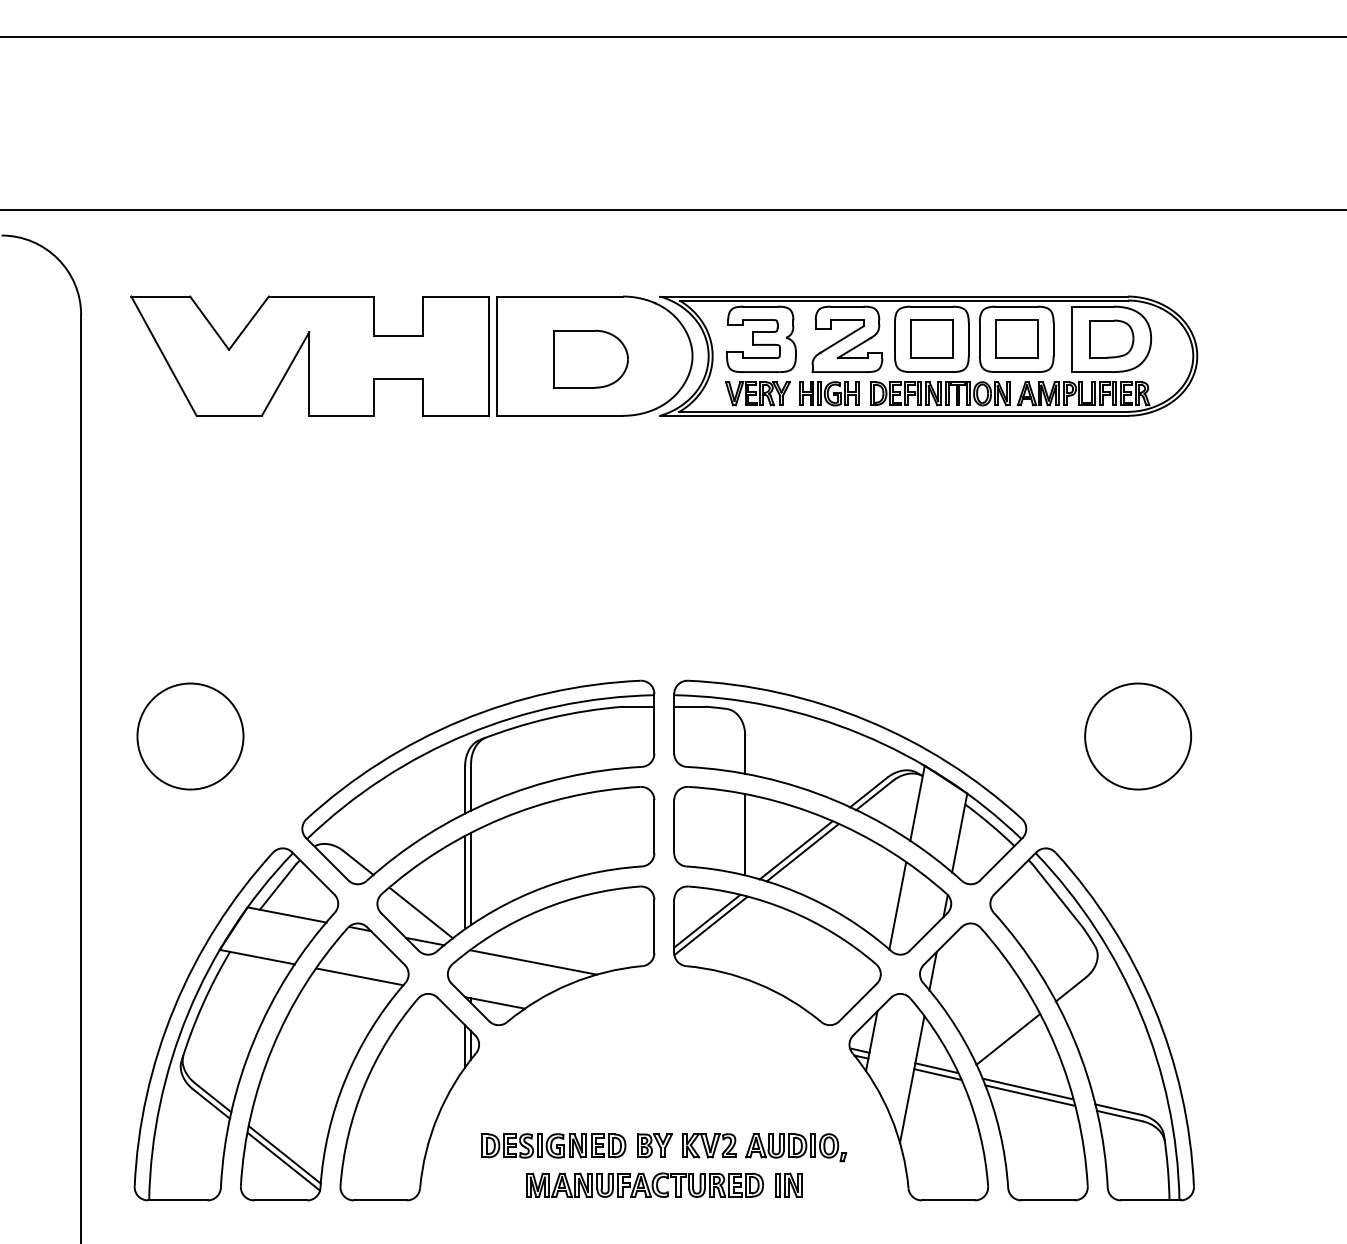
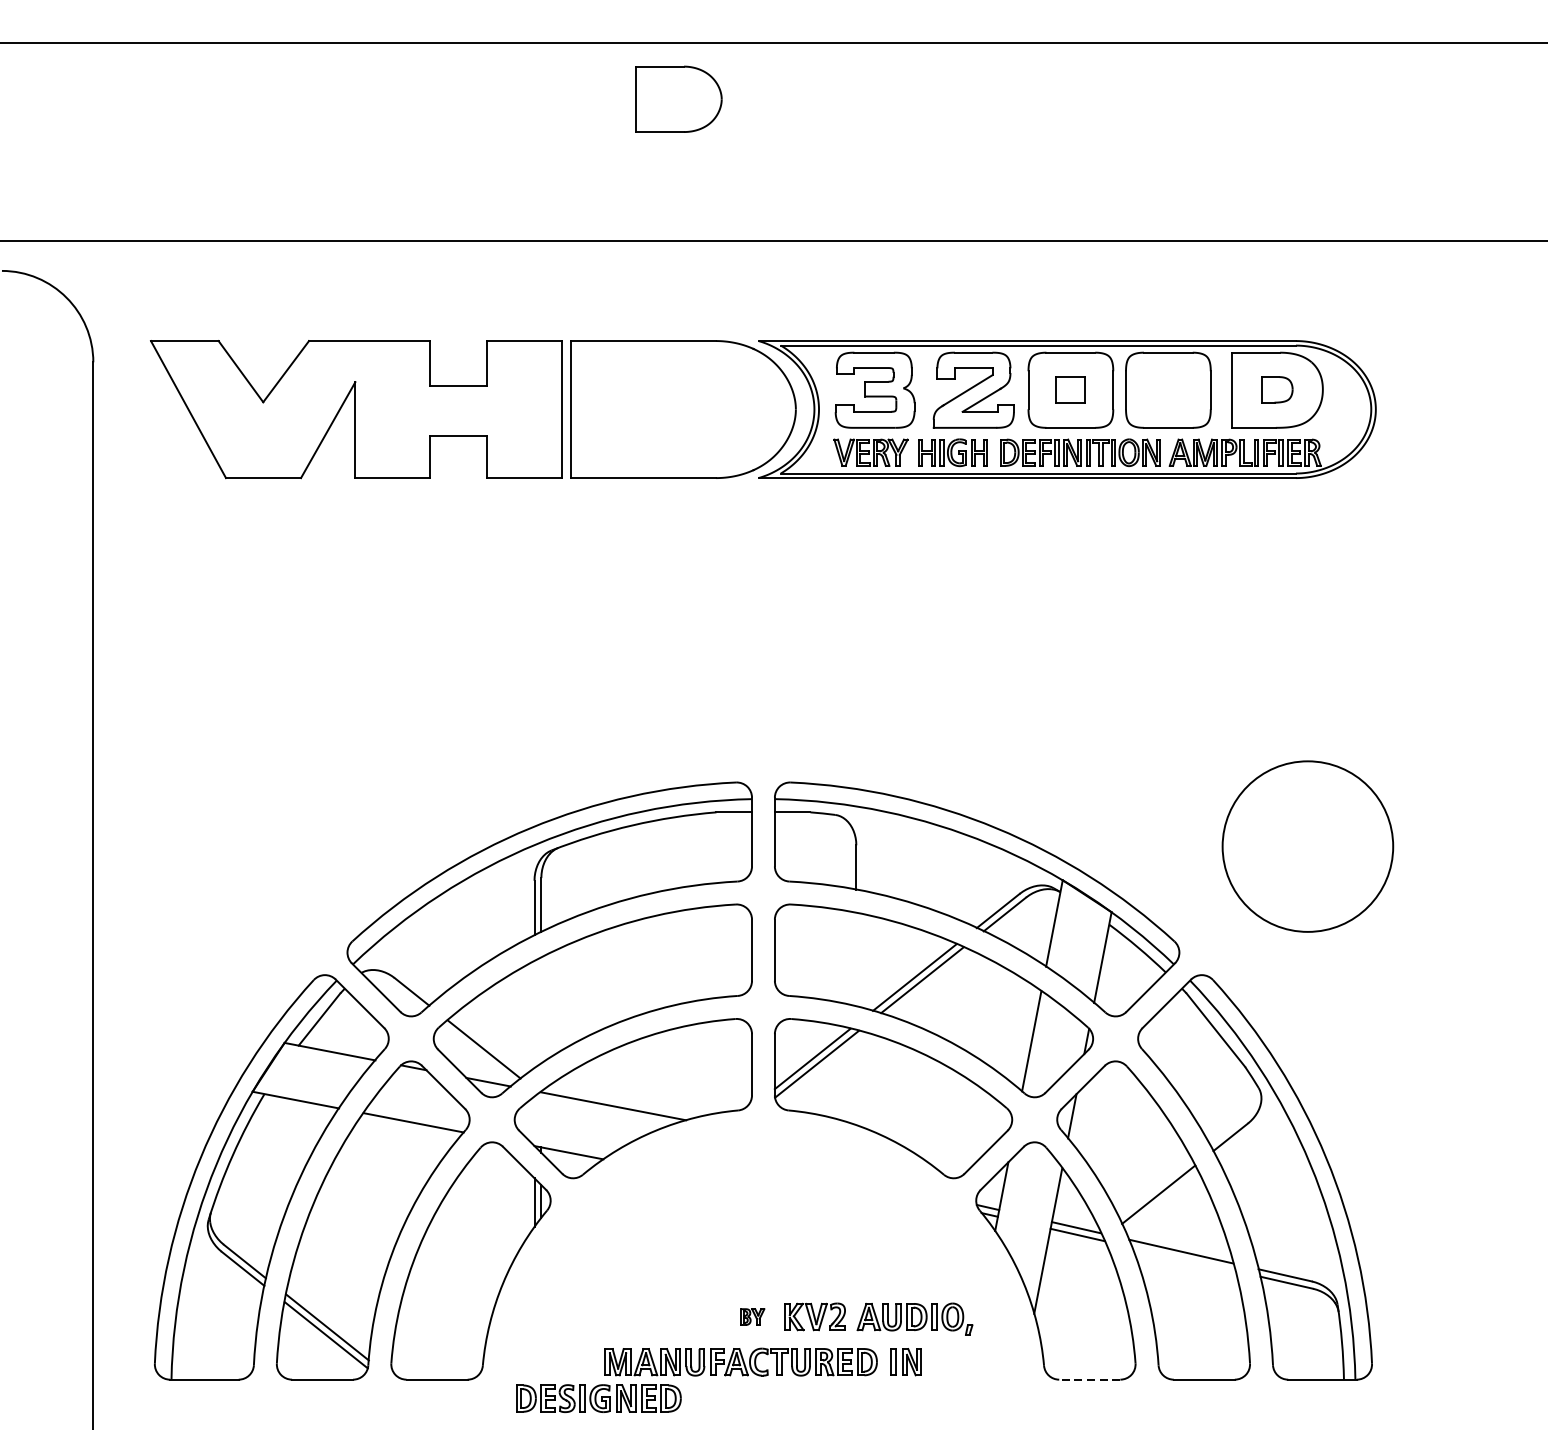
part: (931, 338) -> (1070, 389), size x0.6
part: (1016, 338) -> (1168, 389), removed
part: (1111, 338) -> (1277, 389), size x0.6
part: (590, 358) -> (678, 98), moved
circle: (190, 736) -> (218, 846), removed
circle: (1138, 736) -> (1308, 846), size x1.4
line: (745, 834) -> (856, 959), removed
line: (471, 878) -> (541, 1009), removed
line: (465, 882) -> (534, 1014), removed
line: (1030, 1095) -> (1184, 1259), removed
part: (553, 1145) -> (598, 1398), moved
part: (654, 1145) -> (752, 1316), size x0.6
line: (948, 1200) -> (1090, 1379), solid -> dashed

